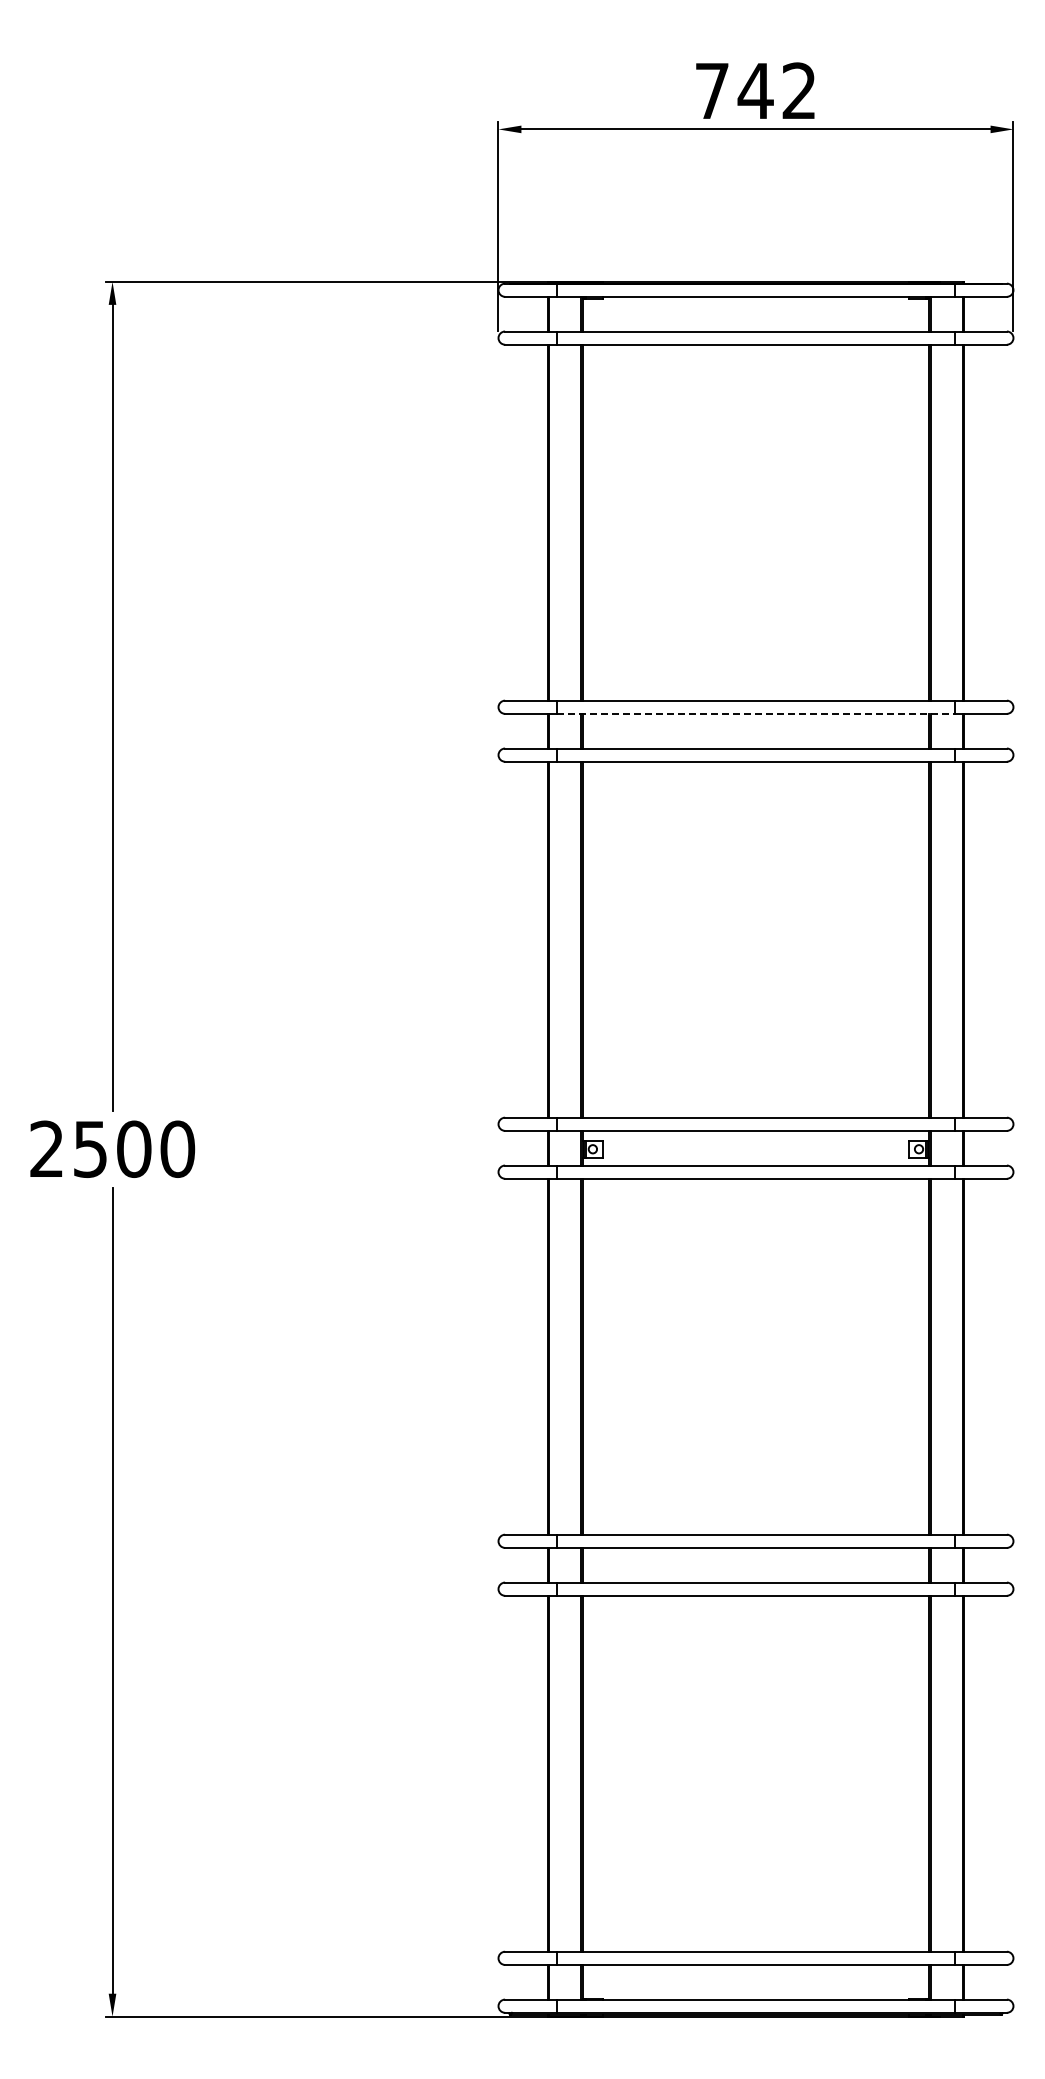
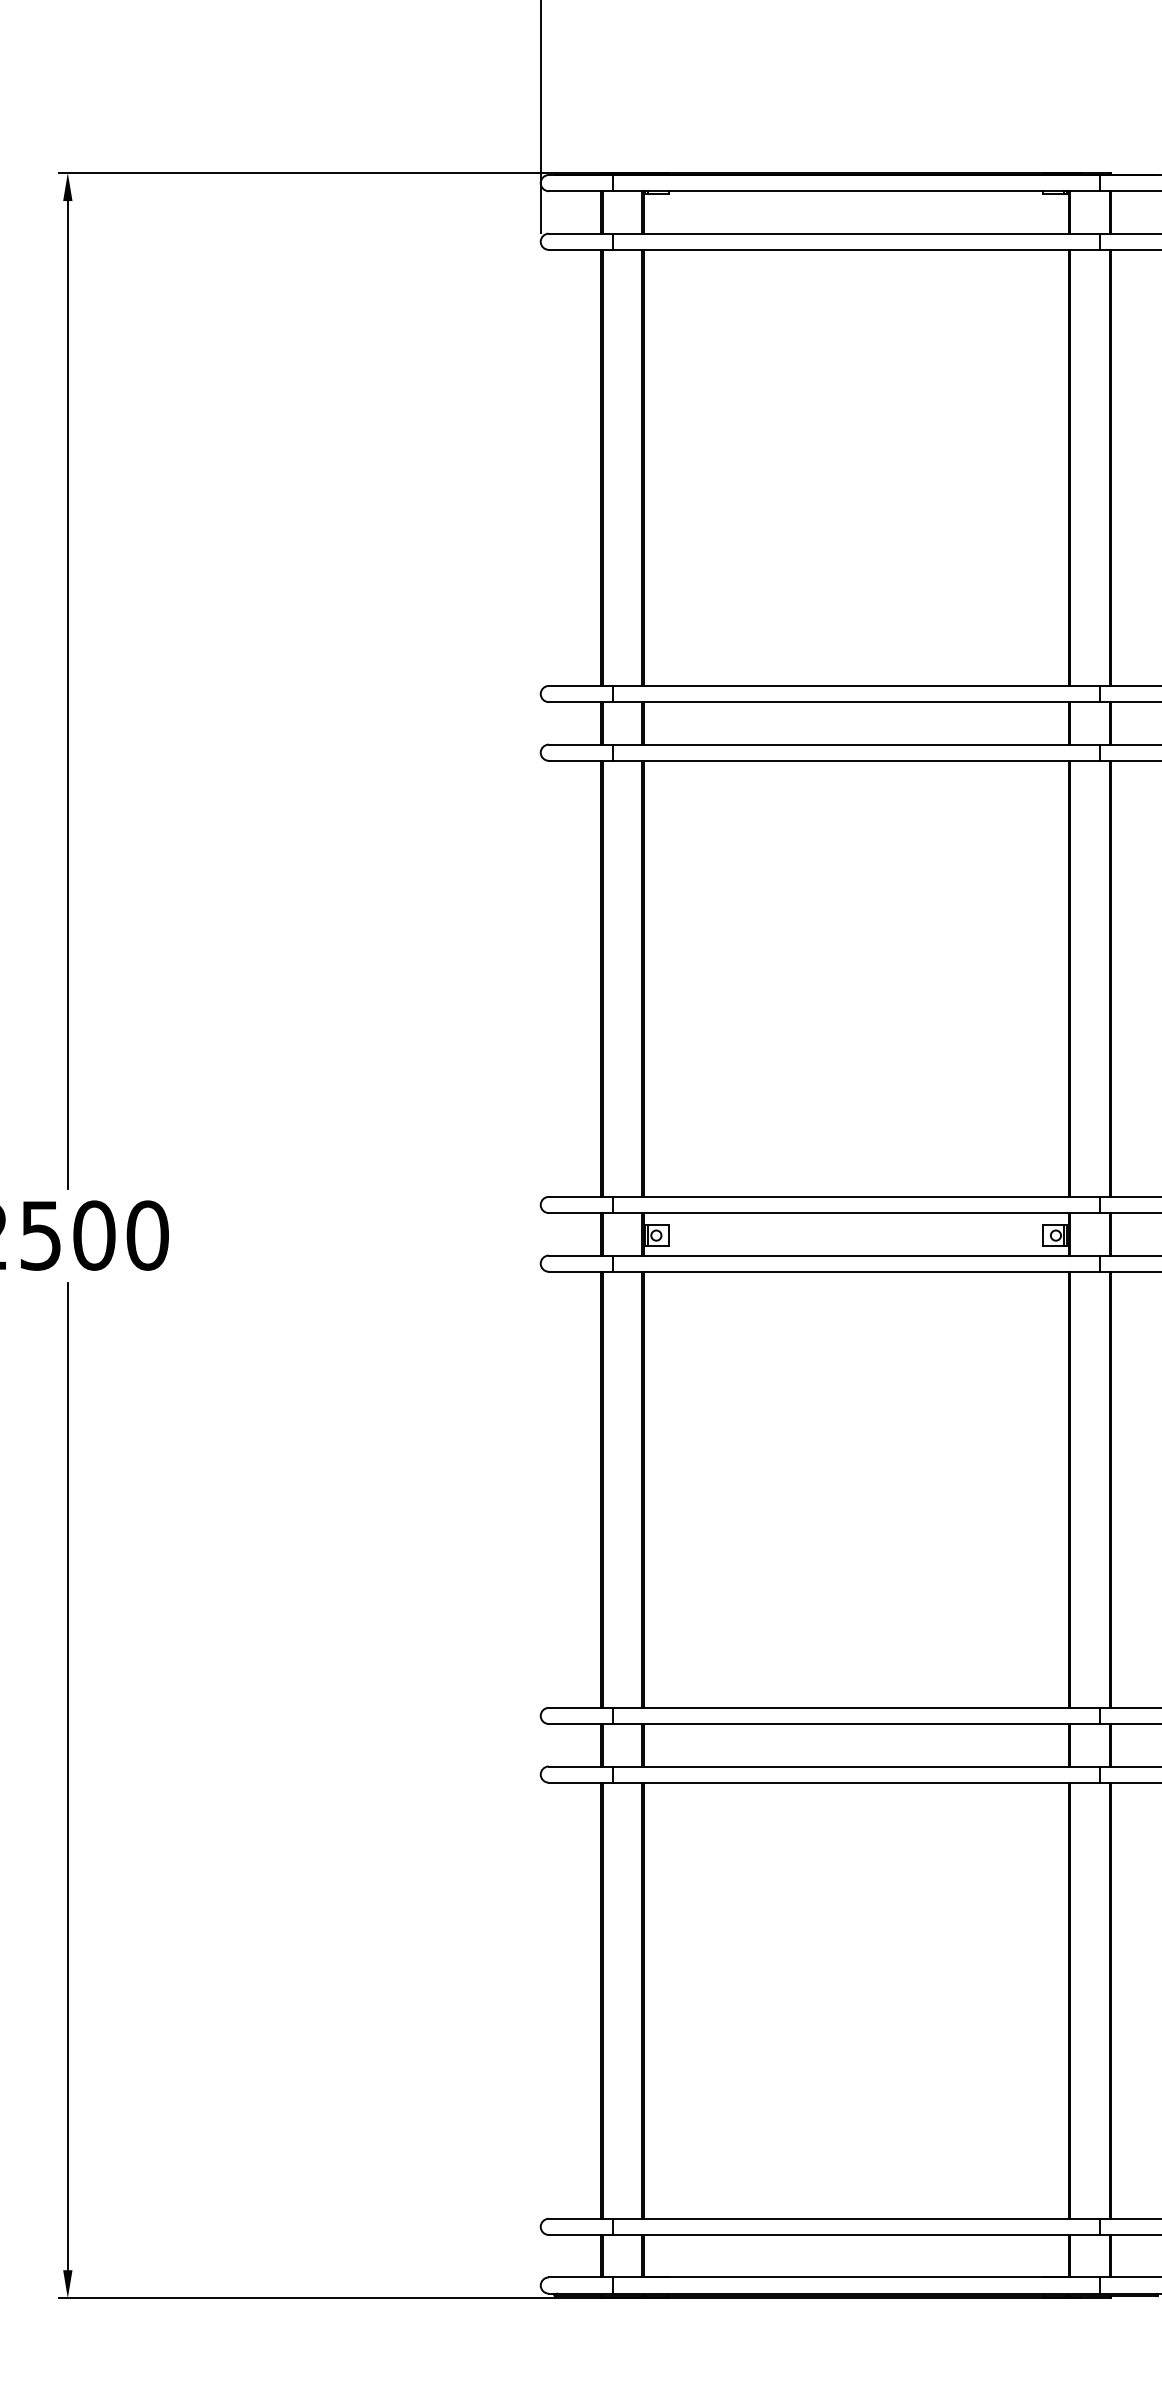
line: (756, 713) -> (856, 701), dashed -> solid

